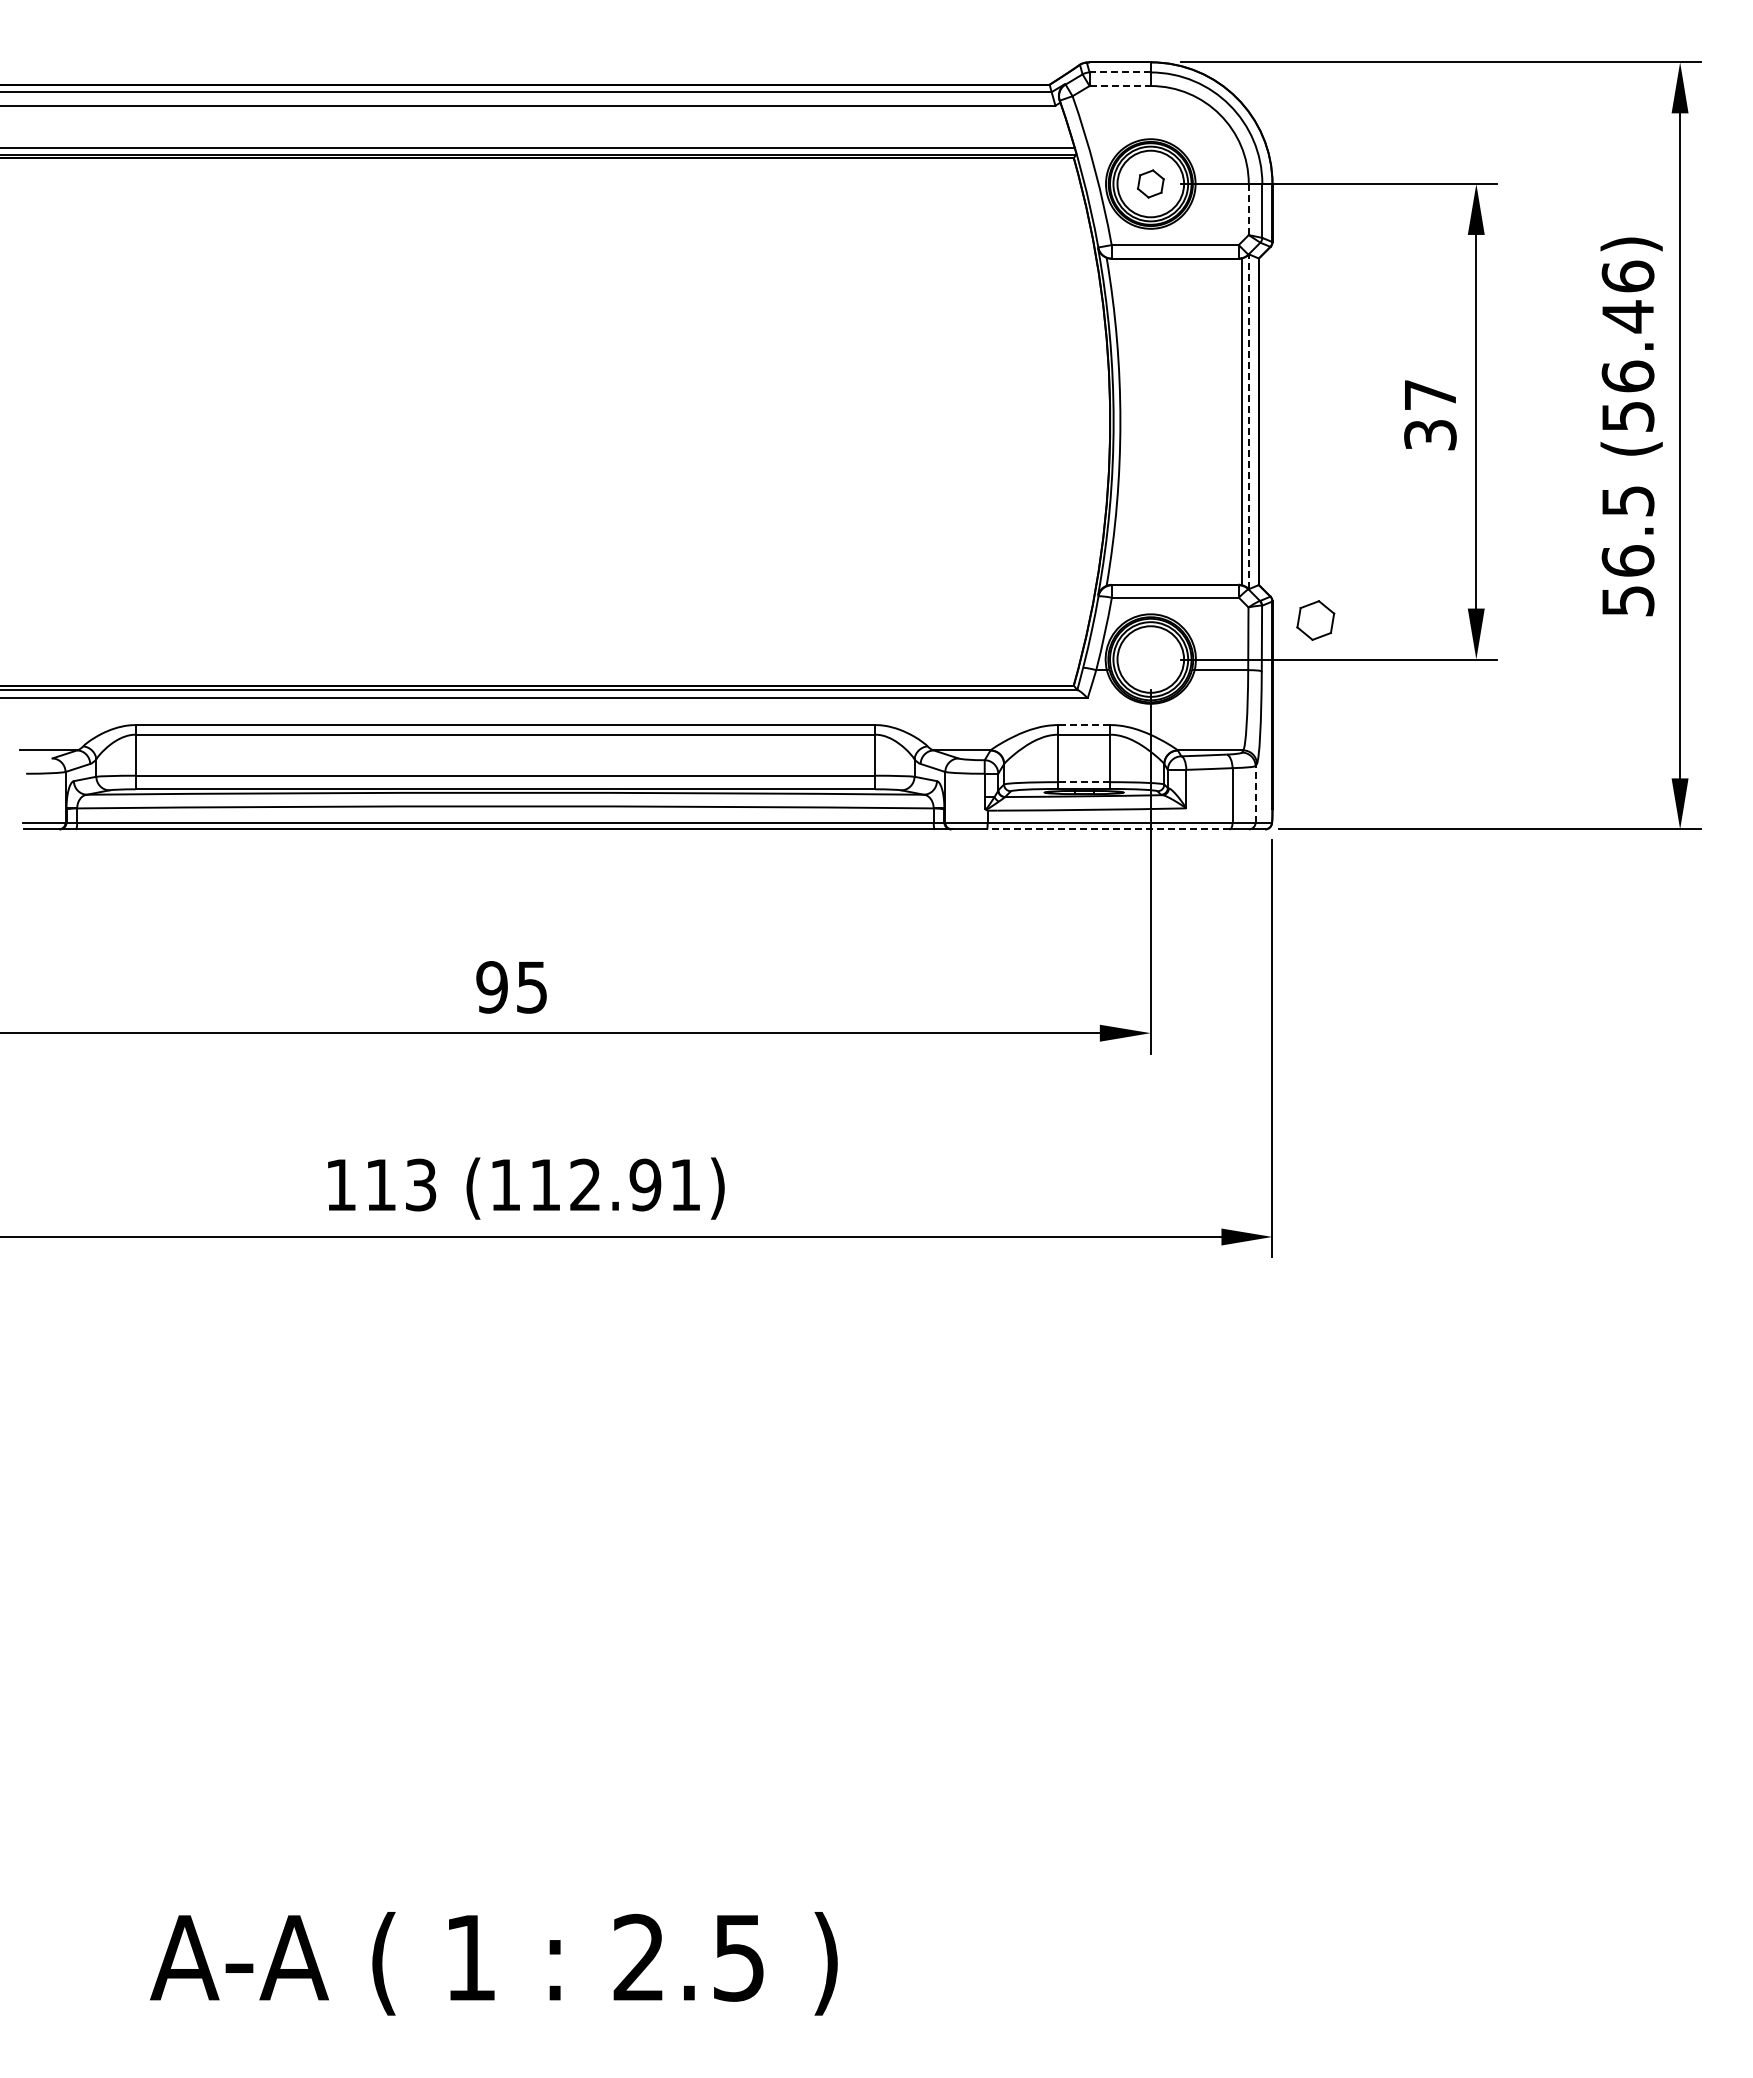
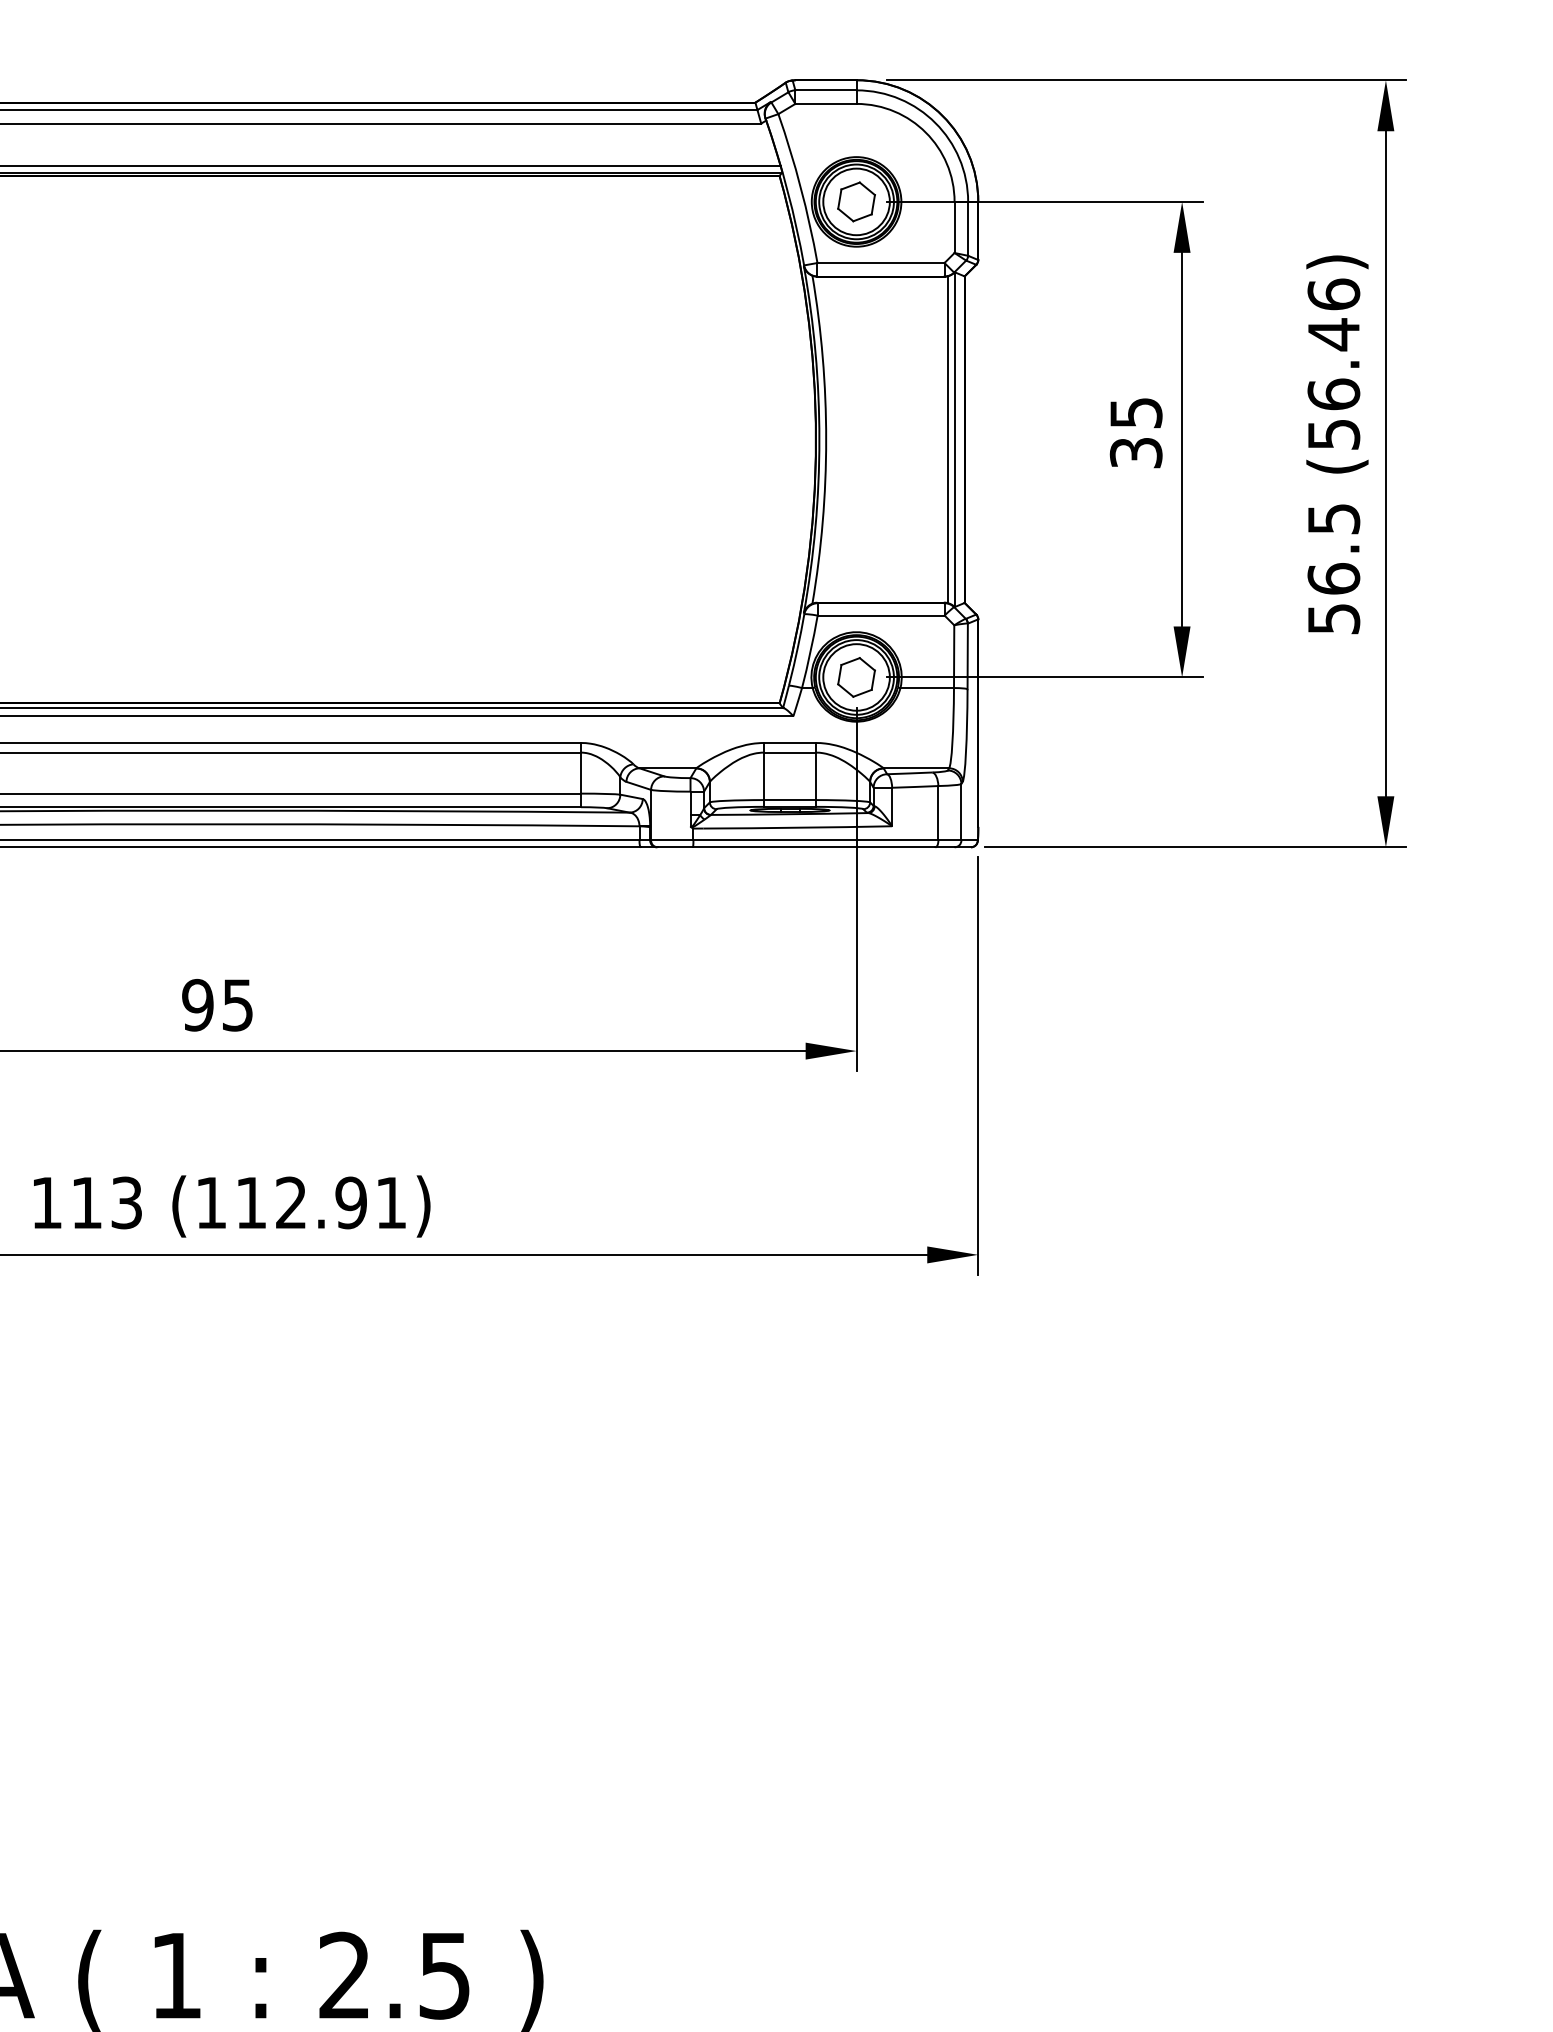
line: (1120, 72) -> (826, 90), dashed -> solid
line: (1120, 86) -> (826, 104), dashed -> solid
part: (1150, 183) -> (856, 201), size x1.43
line: (1248, 209) -> (954, 227), dashed -> solid
text: (1430, 395) -> (1136, 413), 37 -> 35
line: (1249, 421) -> (955, 439), dashed -> solid
part: (1315, 620) -> (856, 677), moved
line: (1084, 725) -> (790, 743), dashed -> solid
line: (1084, 782) -> (790, 800), dashed -> solid
line: (1255, 793) -> (961, 811), dashed -> solid
line: (1107, 829) -> (813, 847), dashed -> solid

